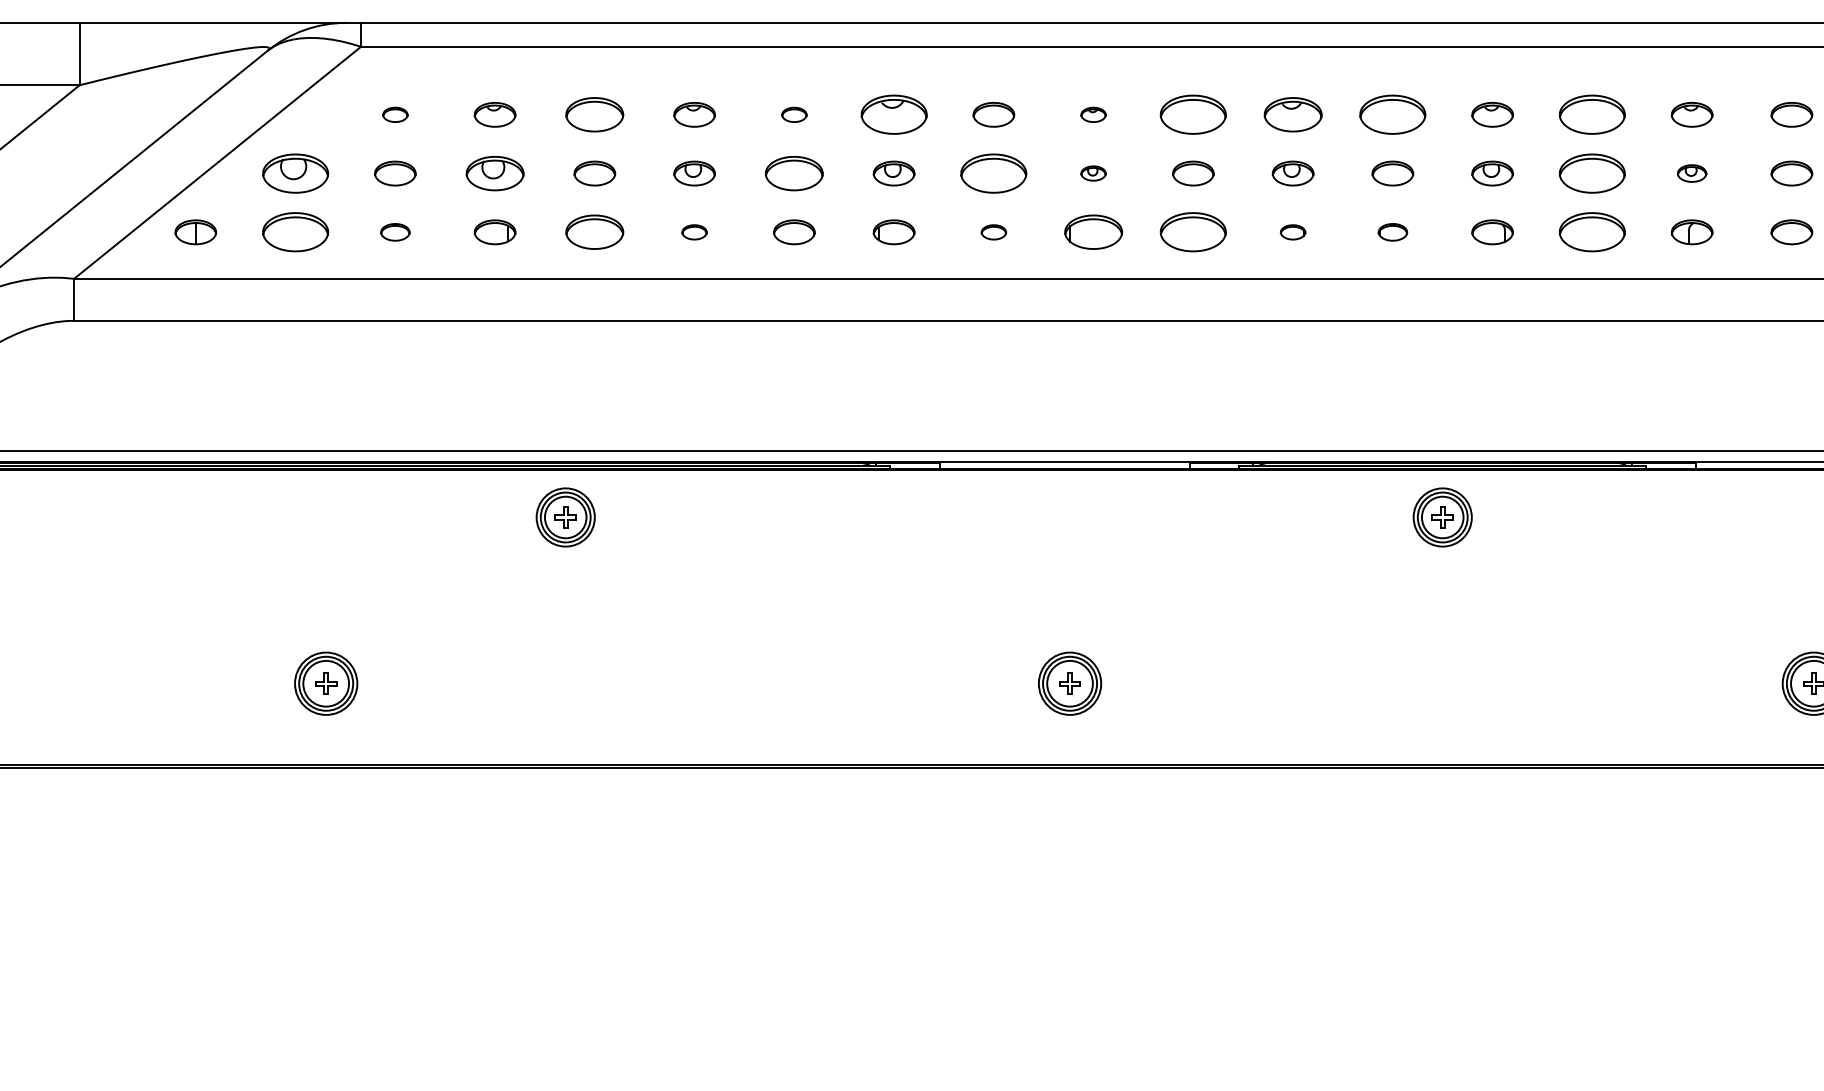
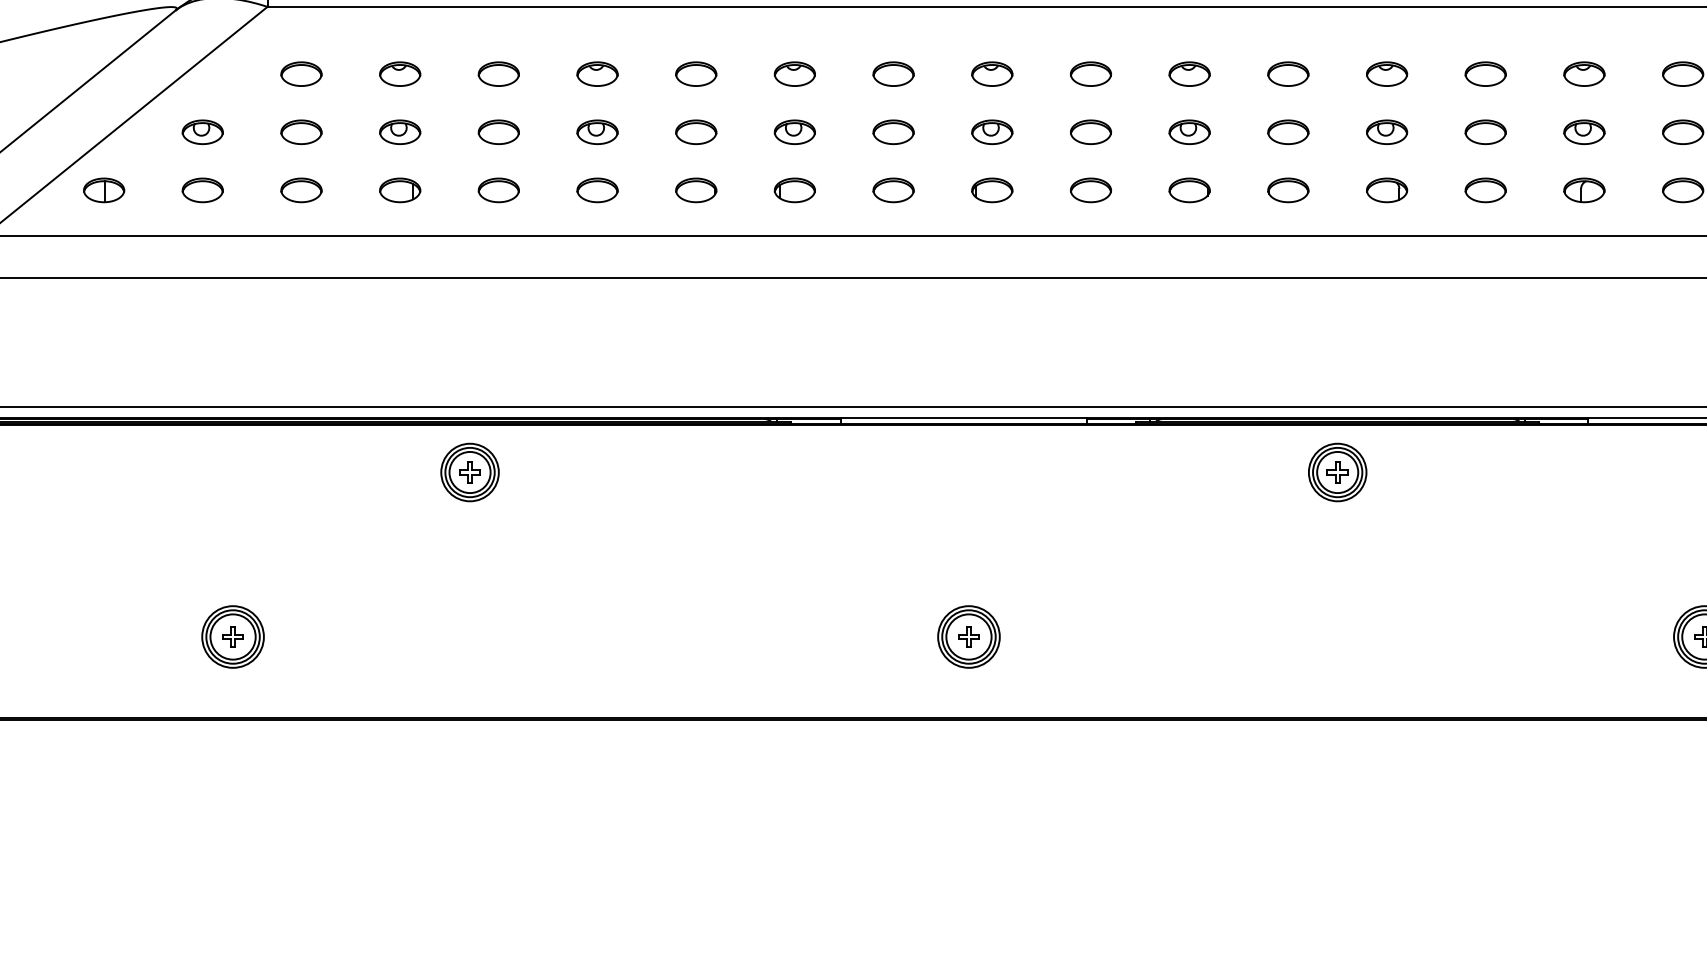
part: (395, 114) -> (301, 73), size x1.67
part: (594, 114) -> (498, 73), size x0.71
part: (794, 114) -> (696, 73), size x1.67
part: (893, 114) -> (794, 73), size x0.62
part: (1093, 114) -> (992, 73), size x1.67
part: (1193, 114) -> (1091, 73), size x0.62
part: (1292, 114) -> (1189, 73), size x0.71
part: (1392, 114) -> (1287, 73), size x0.62
part: (1592, 114) -> (1485, 73), size x0.62
part: (295, 173) -> (202, 132), size x0.62
part: (494, 173) -> (399, 132), size x0.71
part: (794, 173) -> (696, 132), size x0.71
part: (993, 173) -> (893, 132), size x0.62
part: (1093, 173) -> (992, 132), size x1.67
part: (1592, 173) -> (1485, 132), size x0.62
part: (1691, 173) -> (1583, 132), size x1.43
part: (295, 232) -> (202, 190), size x0.62
part: (395, 232) -> (301, 190), size x1.43
part: (594, 232) -> (498, 190), size x0.71
part: (694, 232) -> (597, 190), size x1.67
part: (993, 232) -> (893, 190), size x1.67
part: (1093, 232) -> (992, 190), size x0.71
part: (1193, 232) -> (1091, 190), size x0.62
part: (1292, 232) -> (1189, 190), size x1.67
part: (1392, 232) -> (1287, 190), size x1.43
part: (1592, 232) -> (1485, 190), size x0.62

